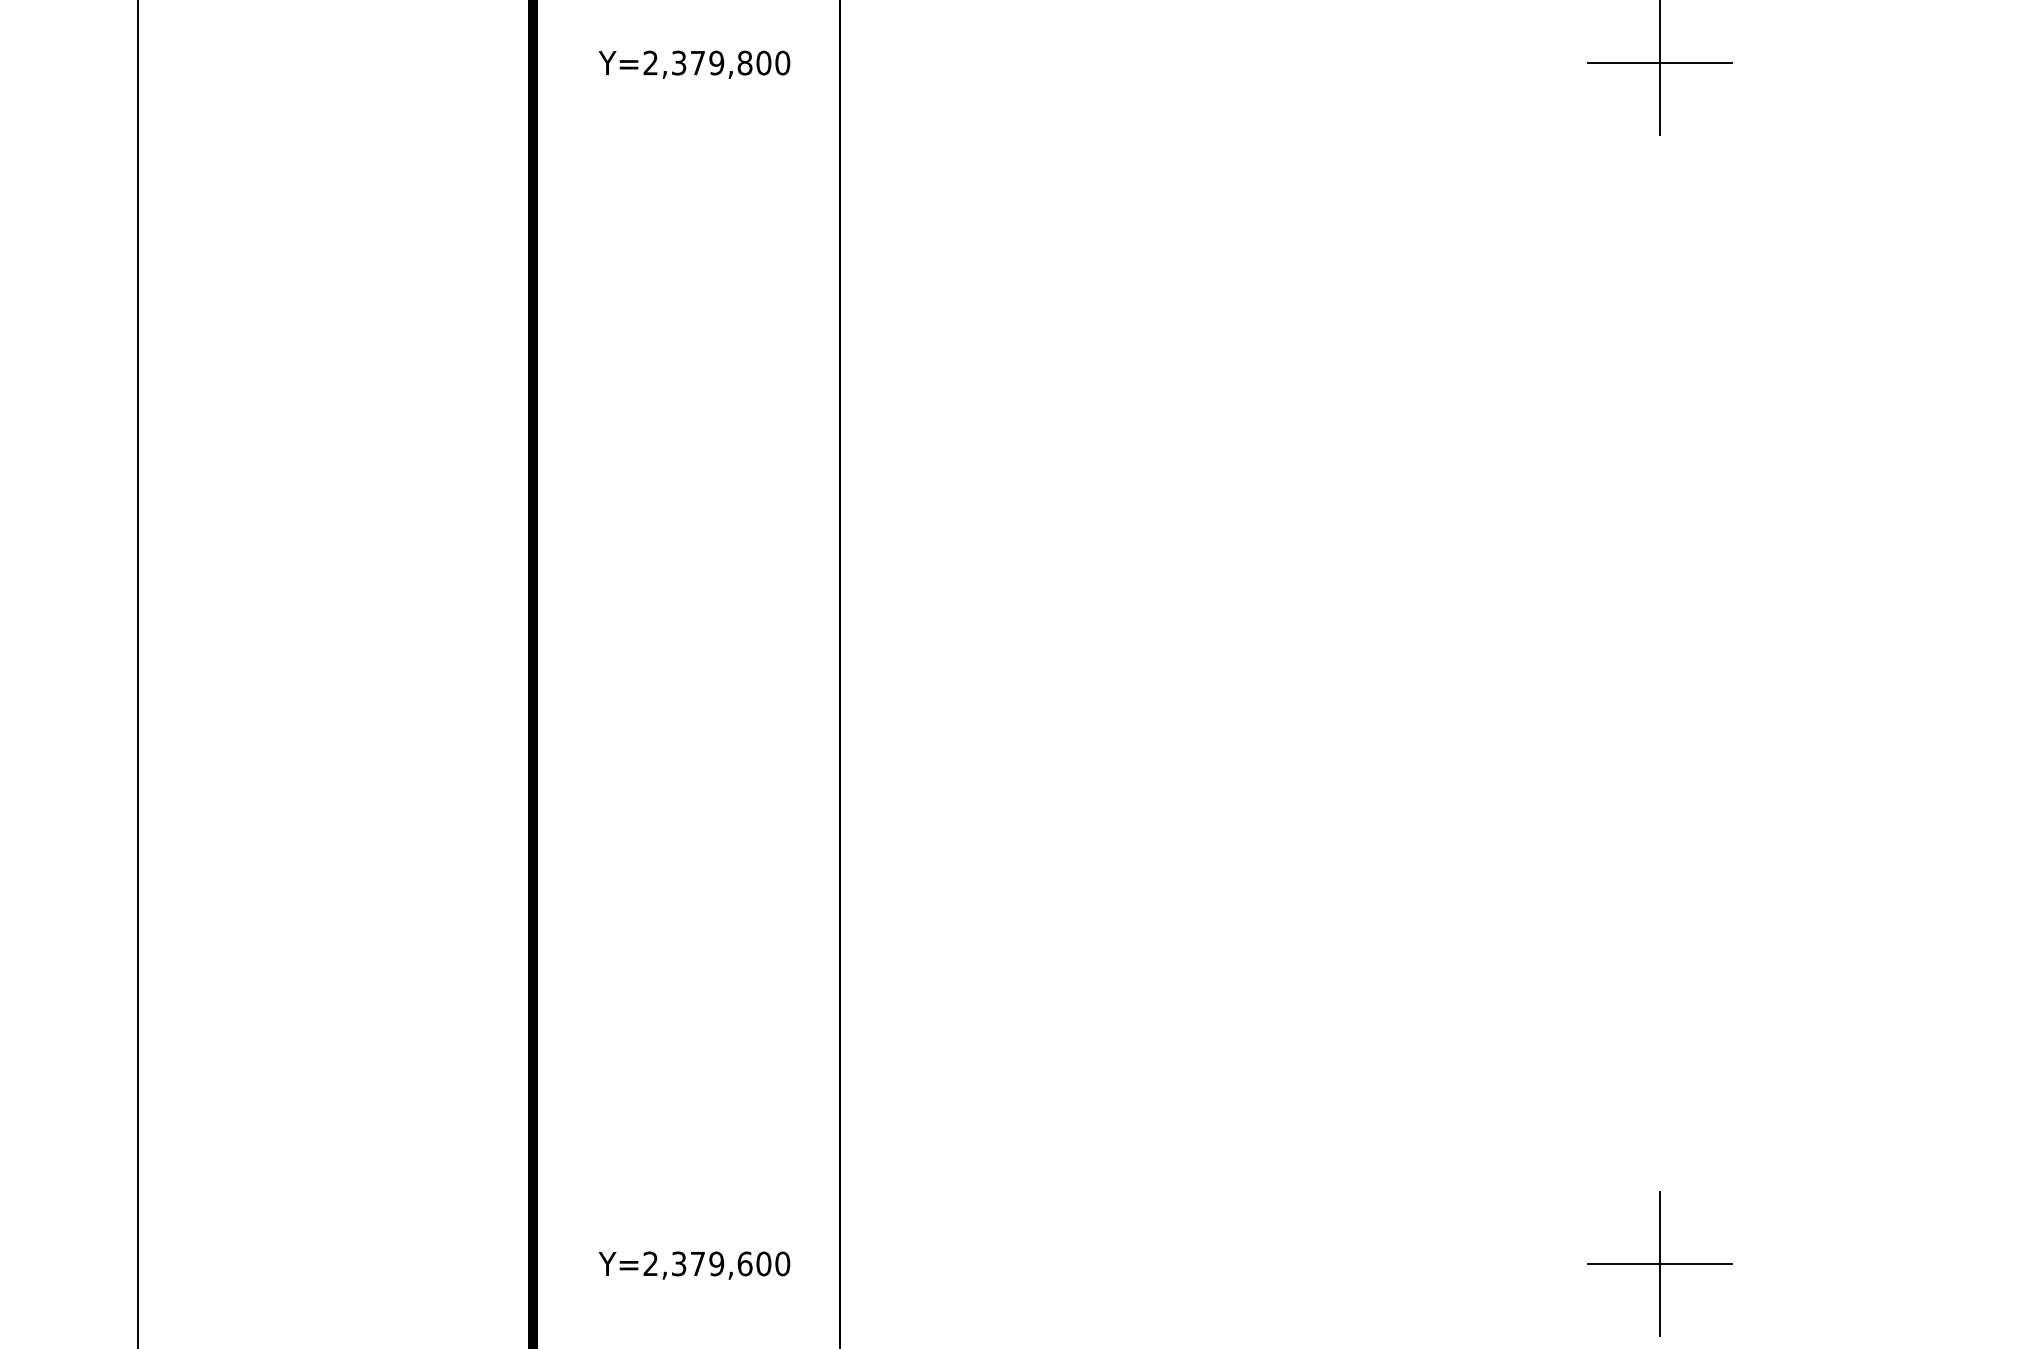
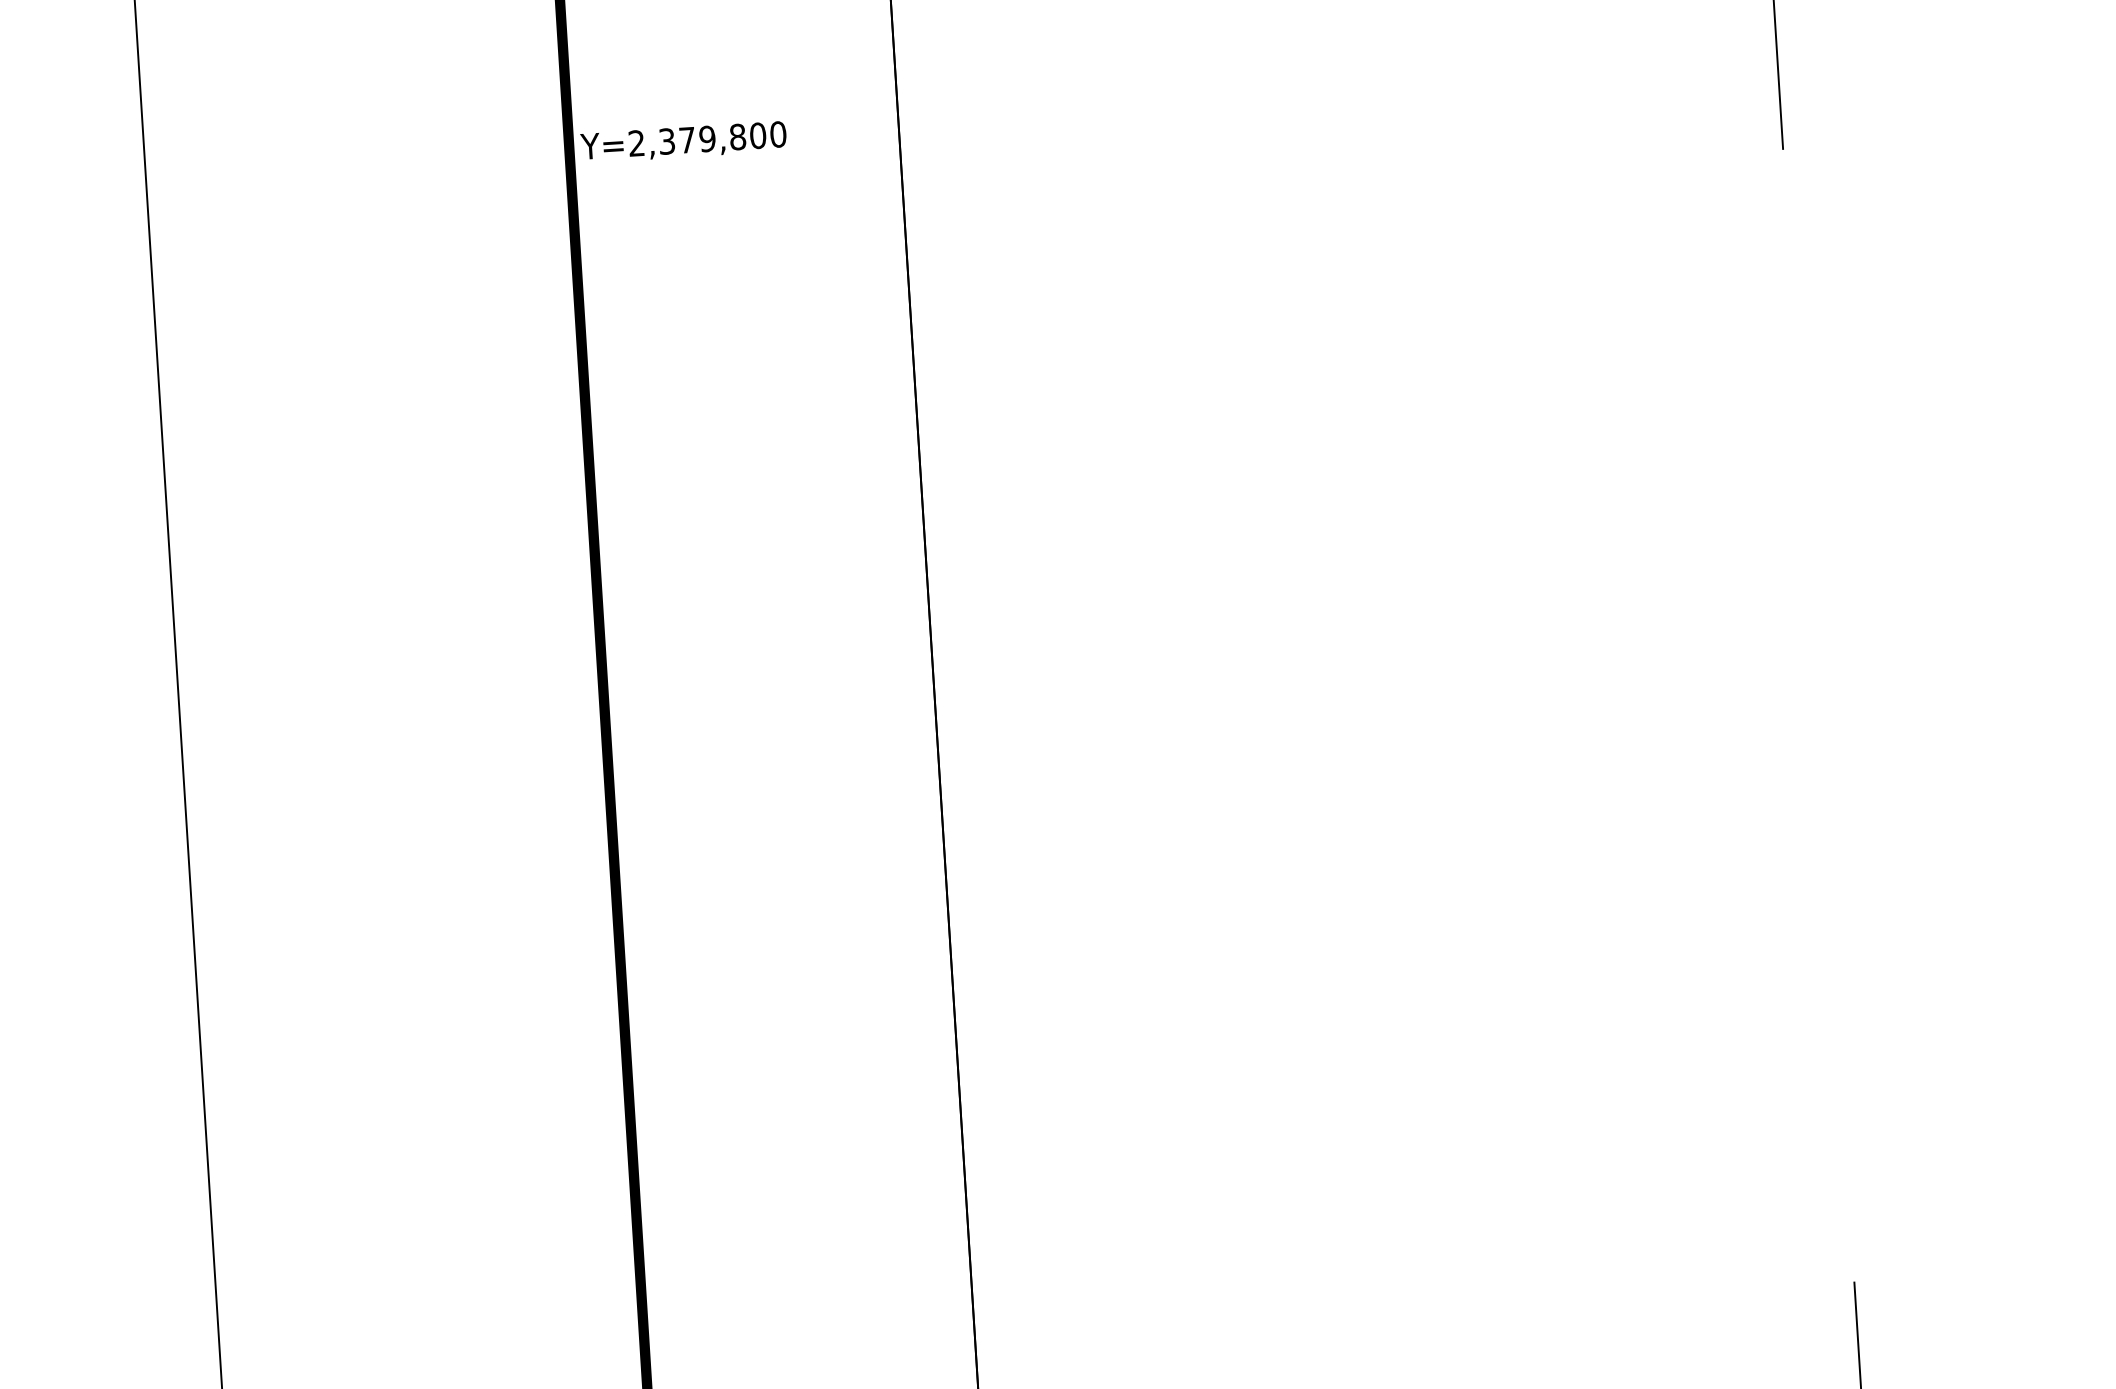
line: (1659, 63) -> (1777, 72), removed
text: (694, 64) -> (683, 141), moved
line: (1659, 1263) -> (1858, 1359), removed

